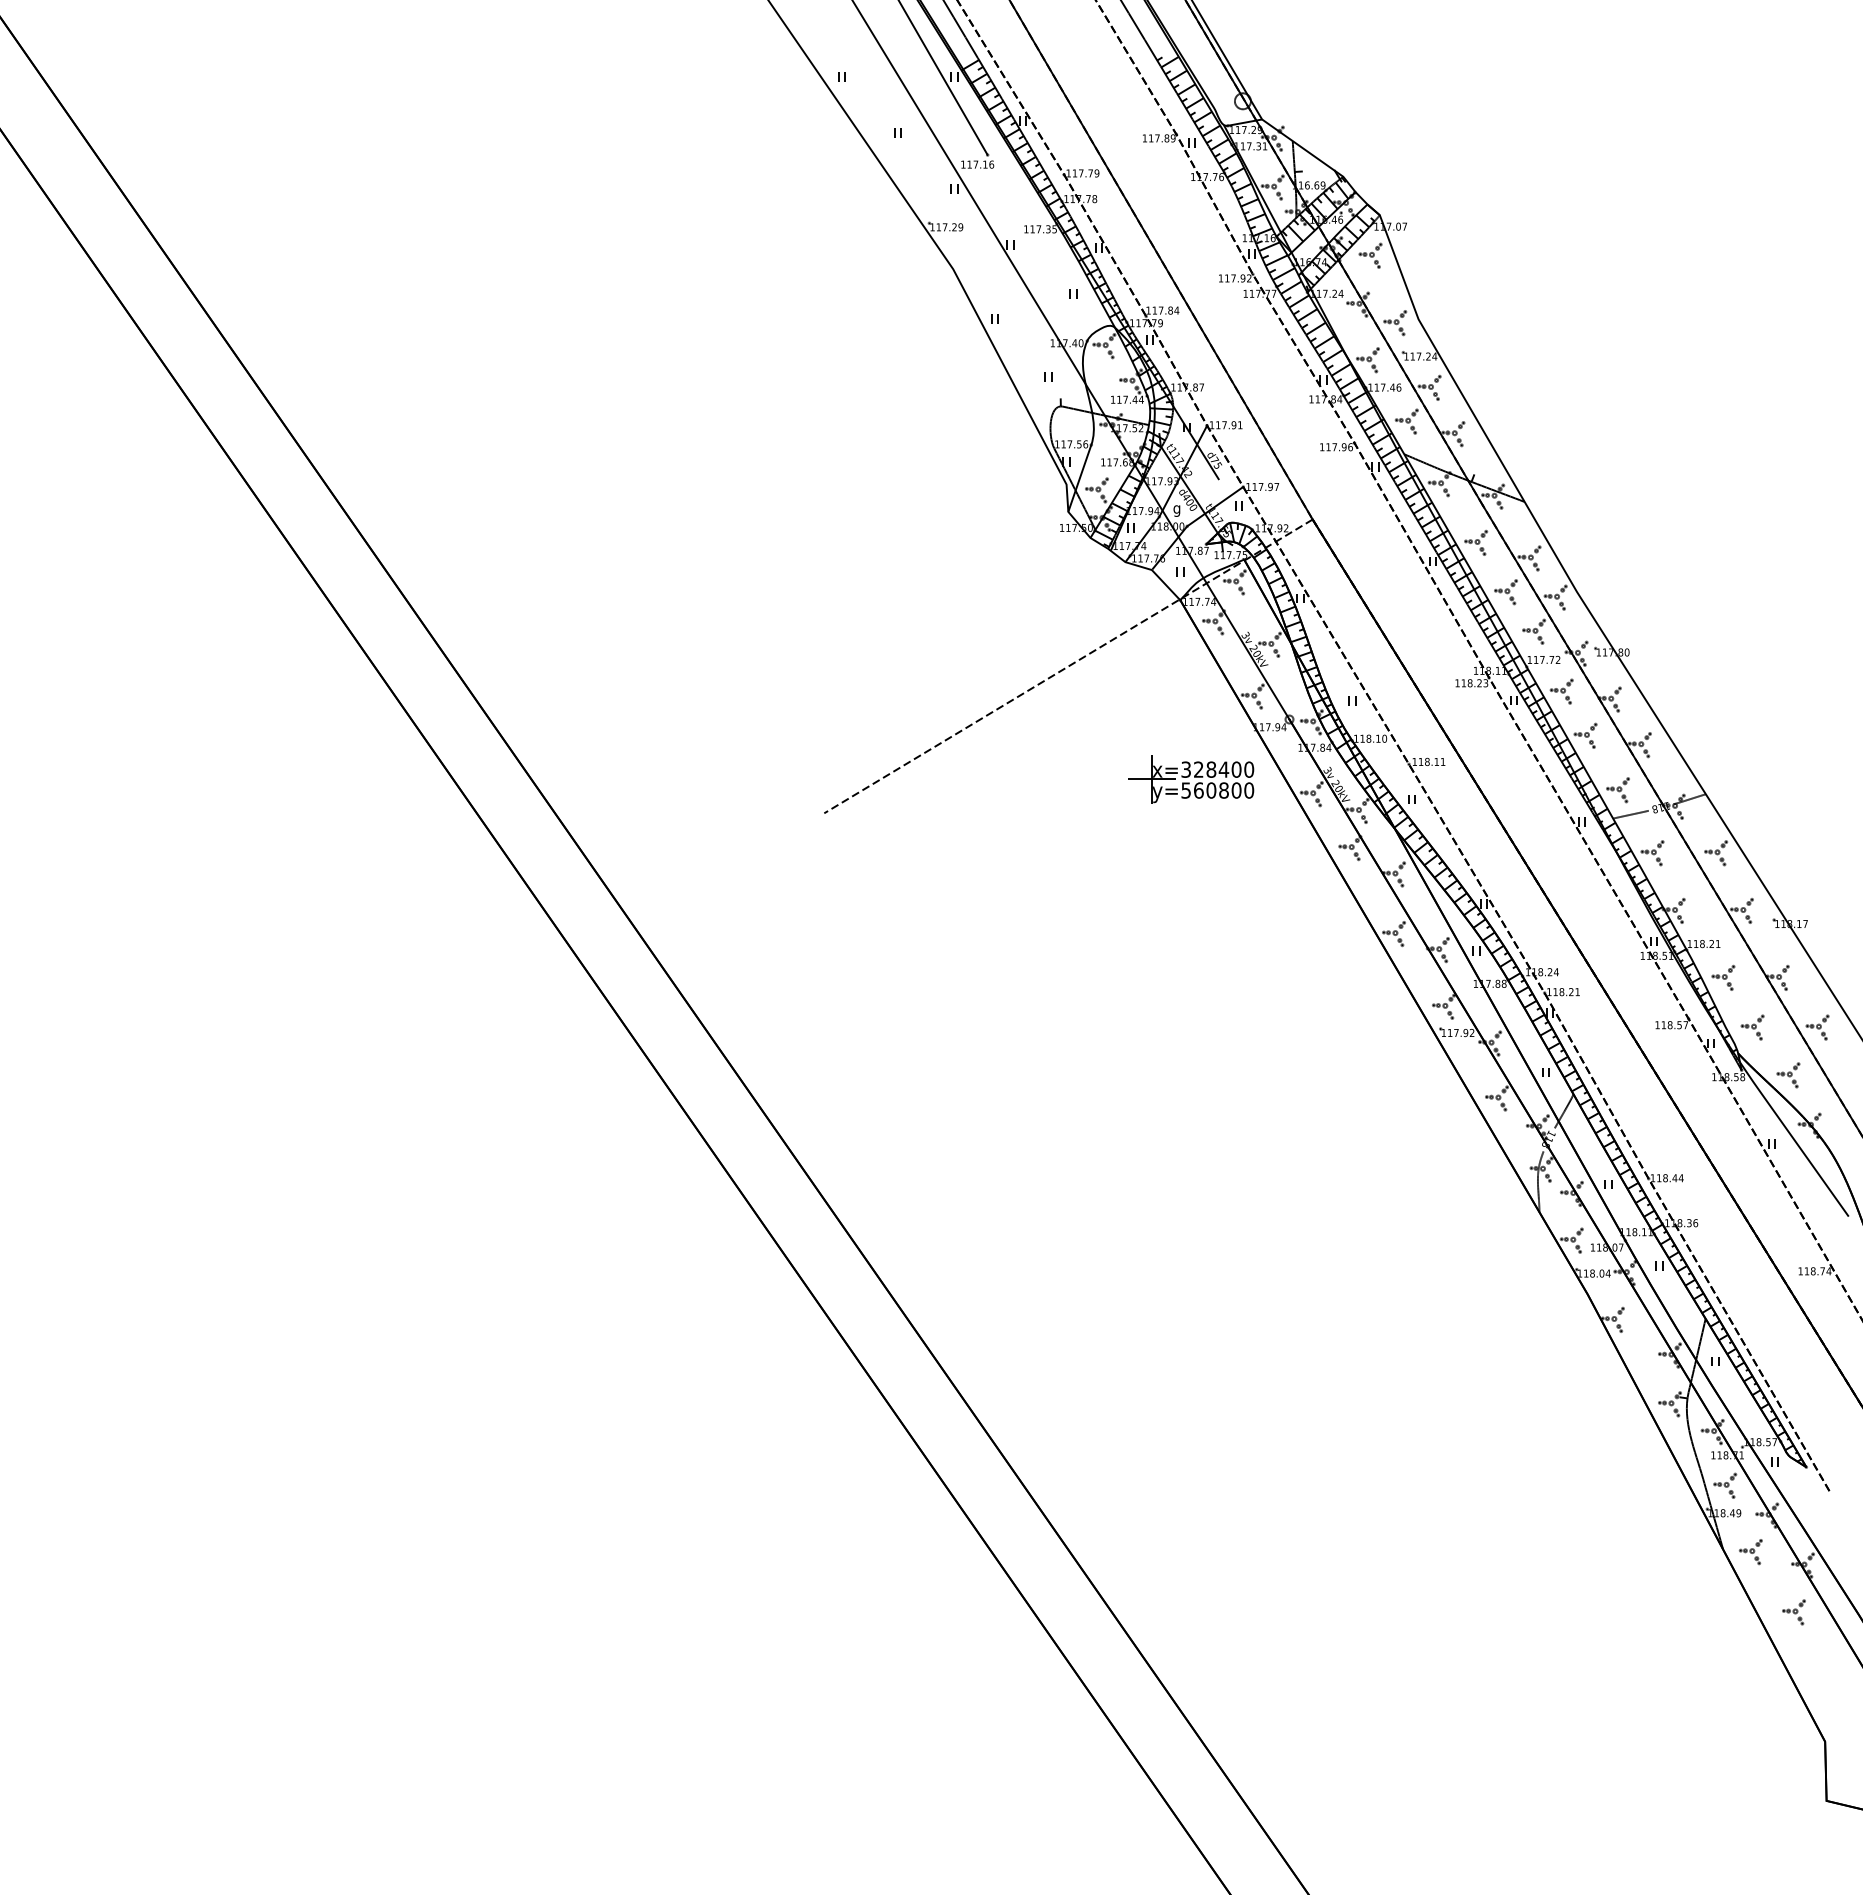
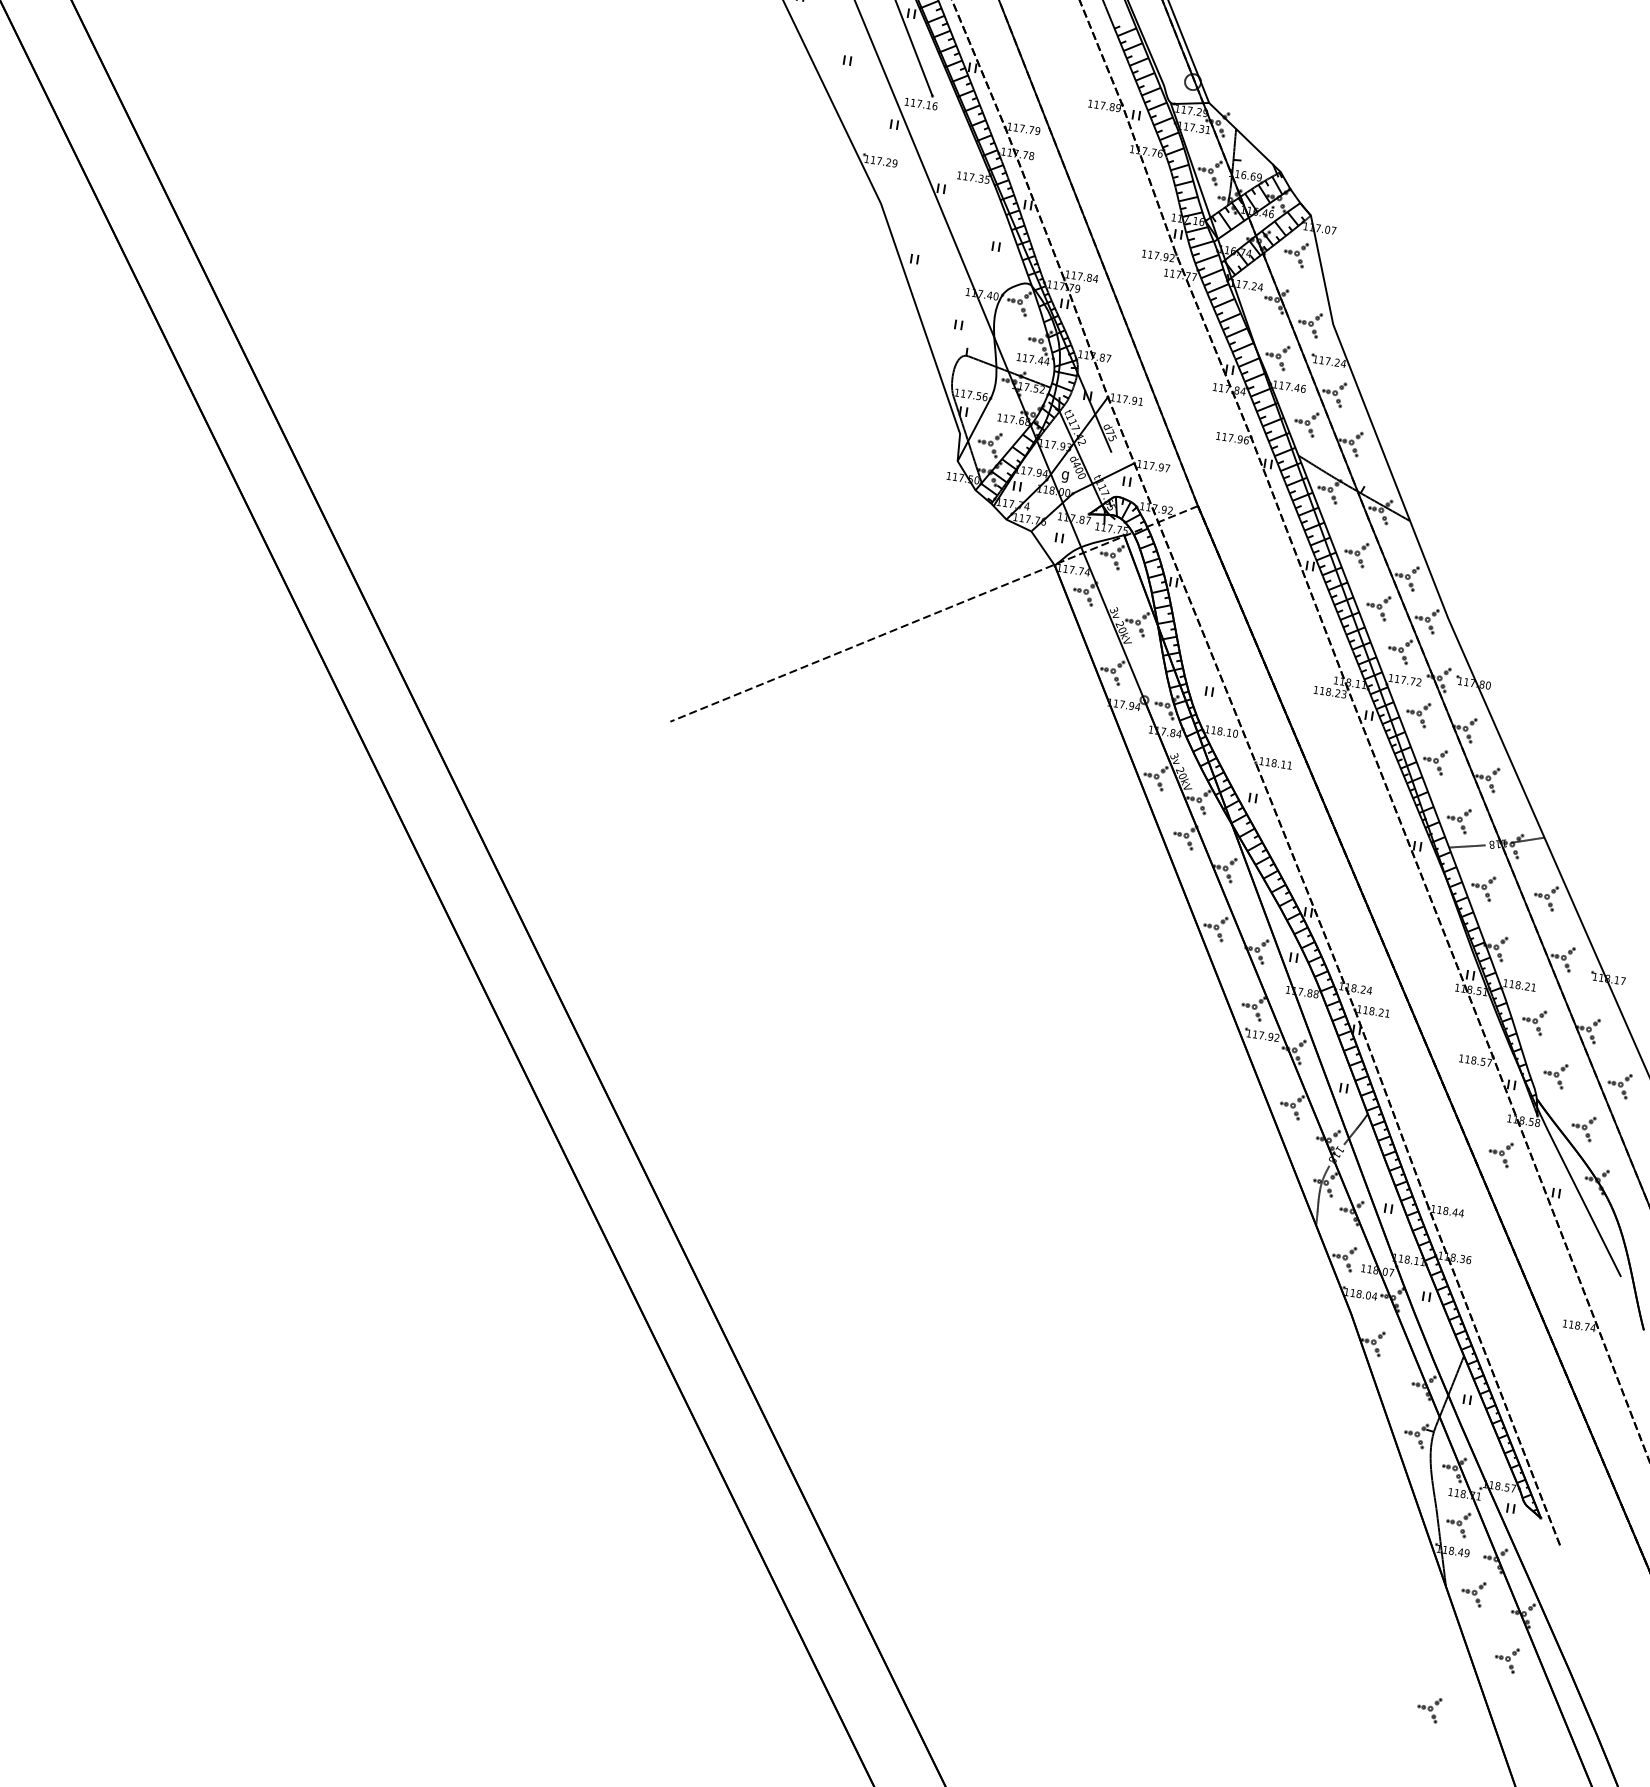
part: (1191, 779) -> (1038, 744), removed
part: (1710, 1113) -> (1500, 1153), added
part: (1724, 1673) -> (1428, 1709), added

